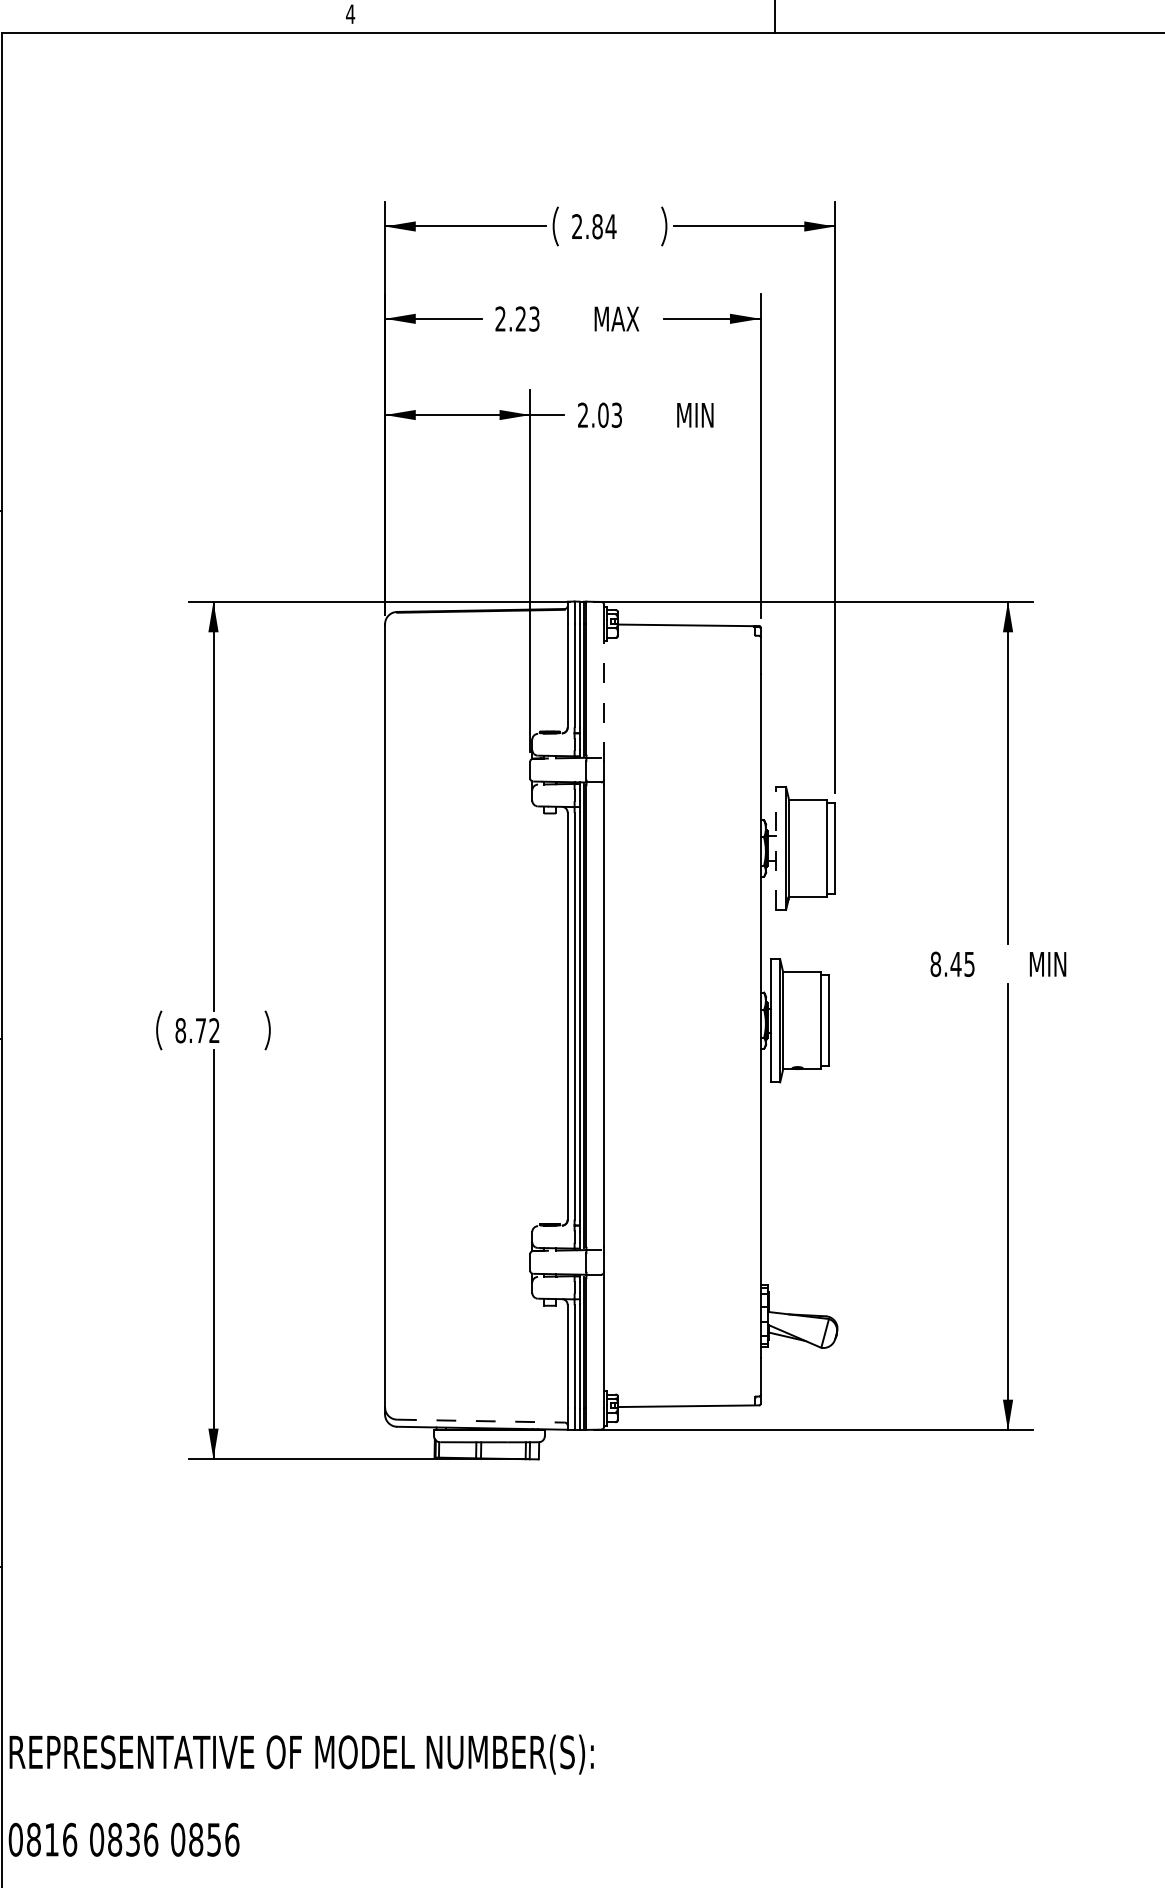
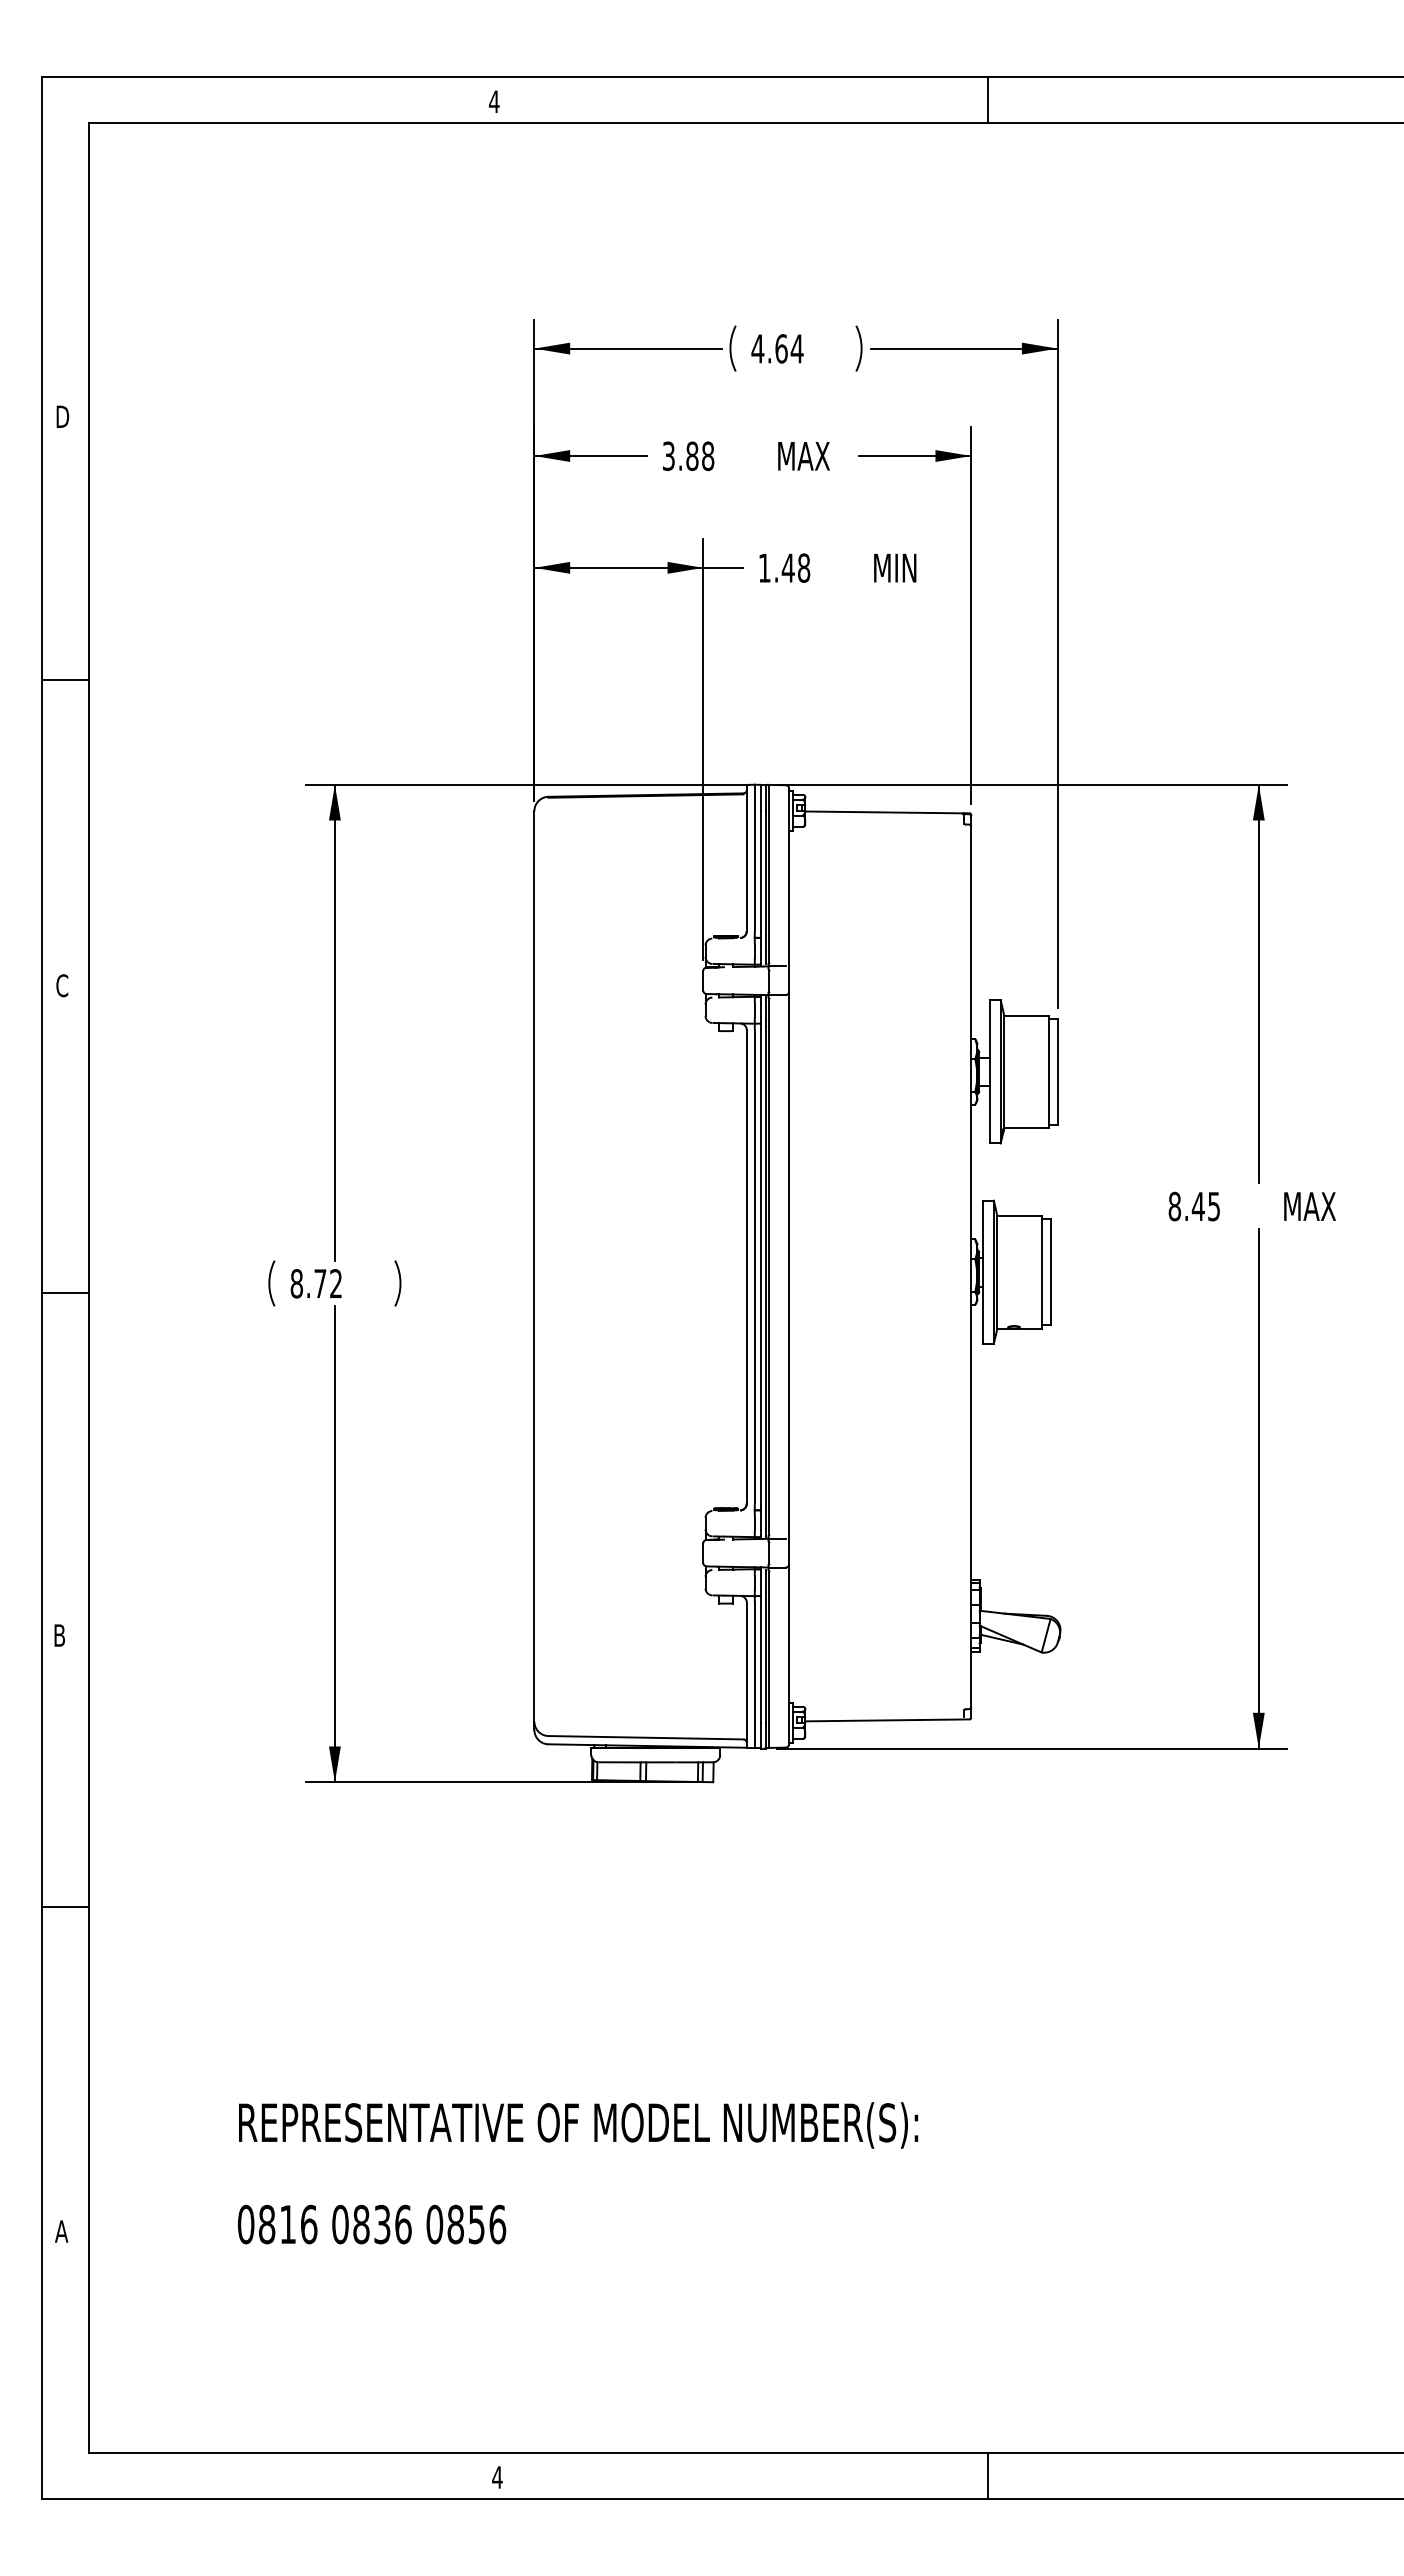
text: (587, 226) -> (769, 348), 2.84 -> 4.64
text: (517, 319) -> (688, 456), 2.23 -> 3.88
text: (600, 414) -> (784, 567), 2.03 -> 1.48
line: (604, 689) -> (789, 887), dashed -> solid
line: (776, 848) -> (989, 1071), dashed -> solid
text: (1060, 964) -> (1319, 1206), MIN -> MAX
line: (481, 1420) -> (646, 1737), dashed -> solid
text: (301, 1795) -> (578, 2173), moved

